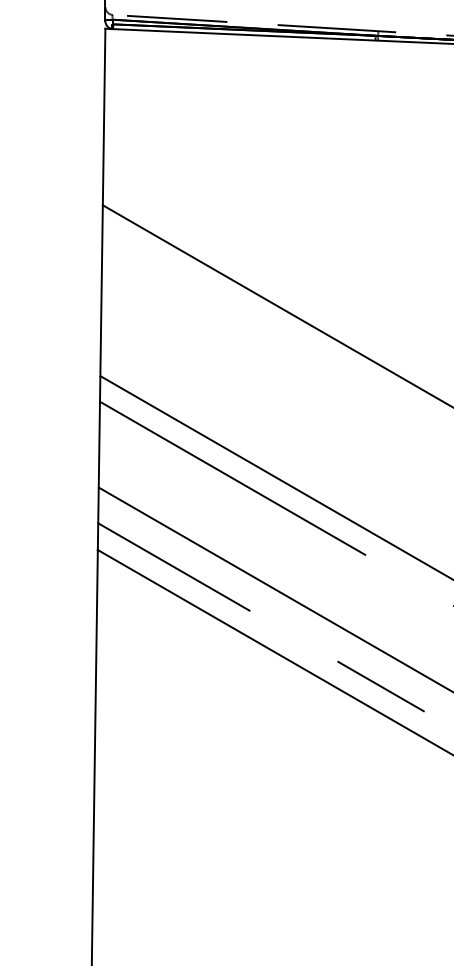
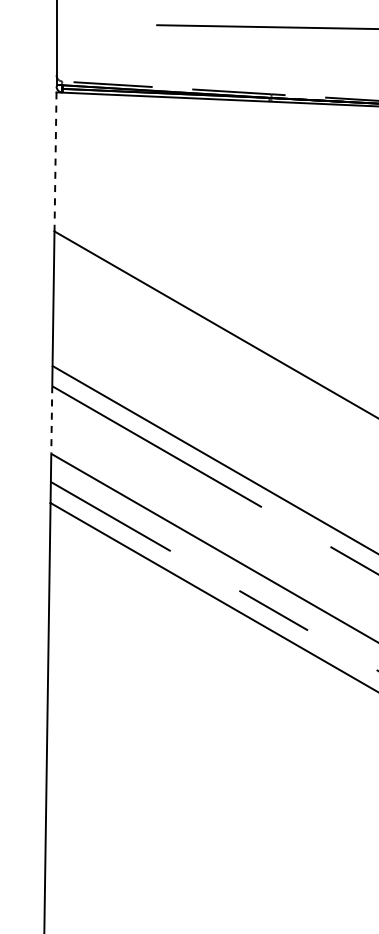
line: (104, 116) -> (55, 161), solid -> dashed
line: (99, 445) -> (51, 420), solid -> dashed

